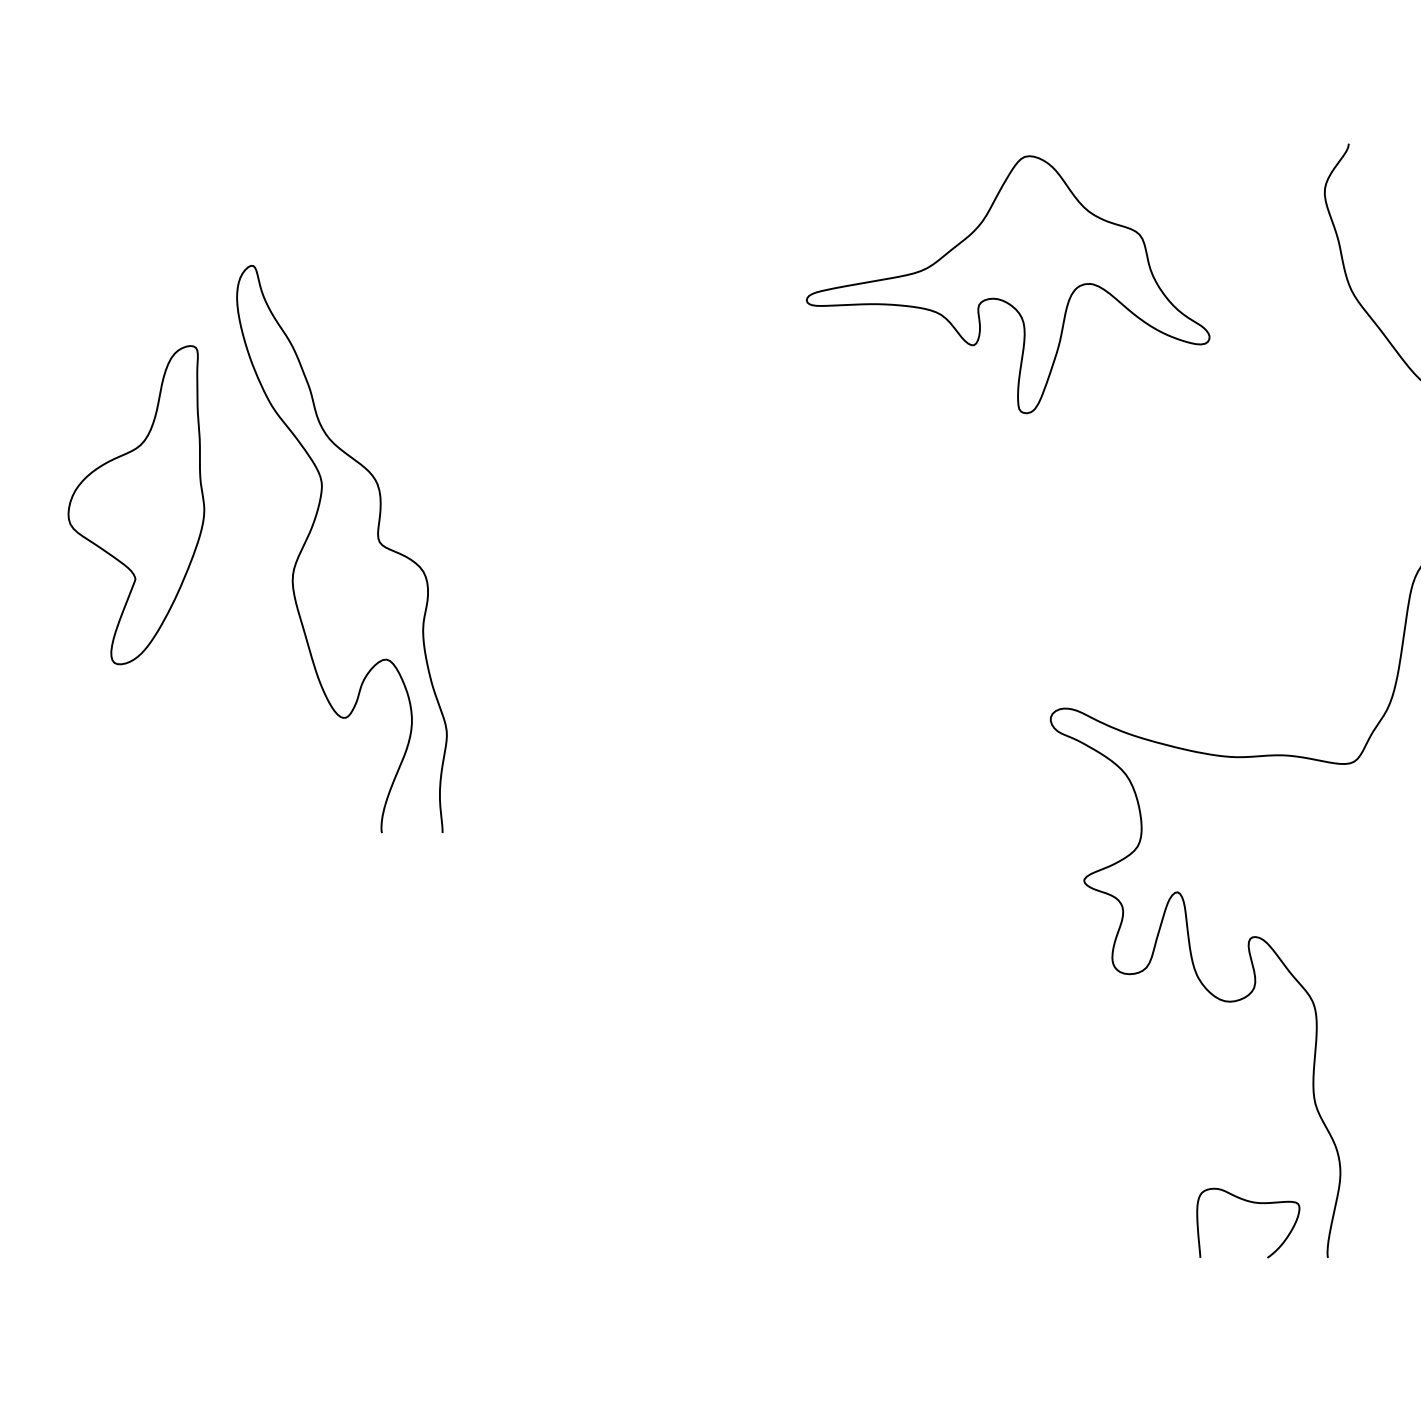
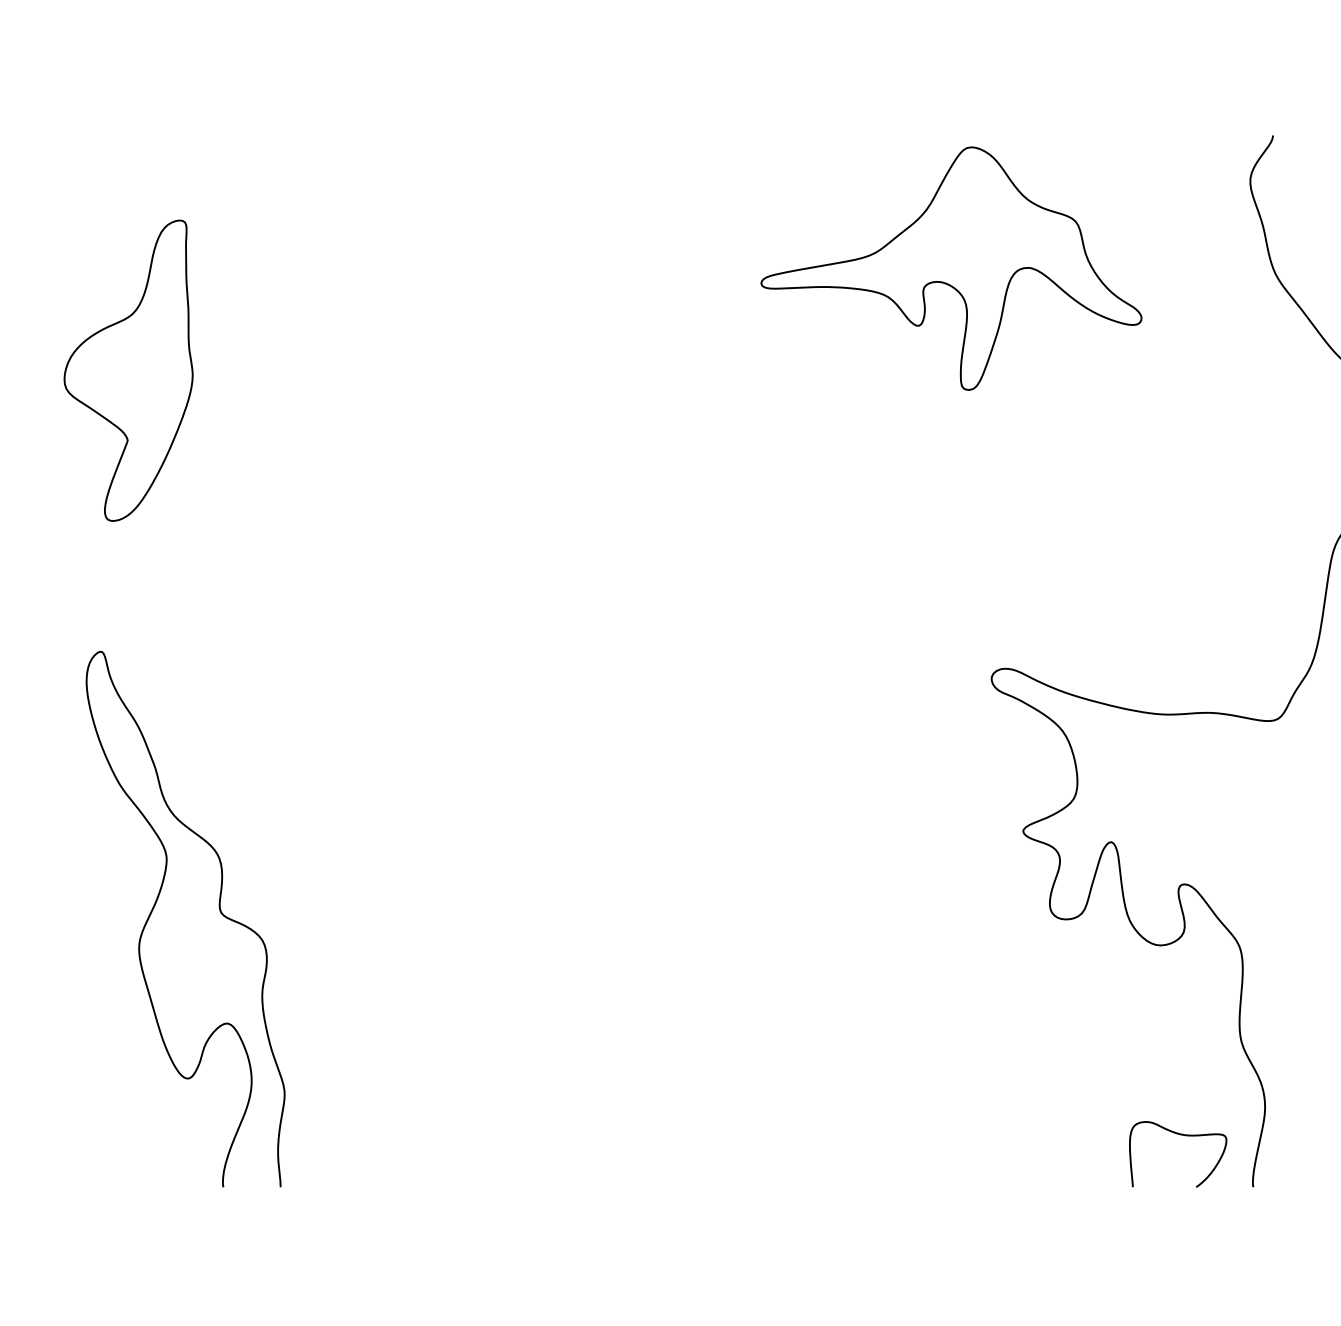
part: (136, 504) -> (128, 370), moved
curve: (308, 537) -> (154, 908), moved

